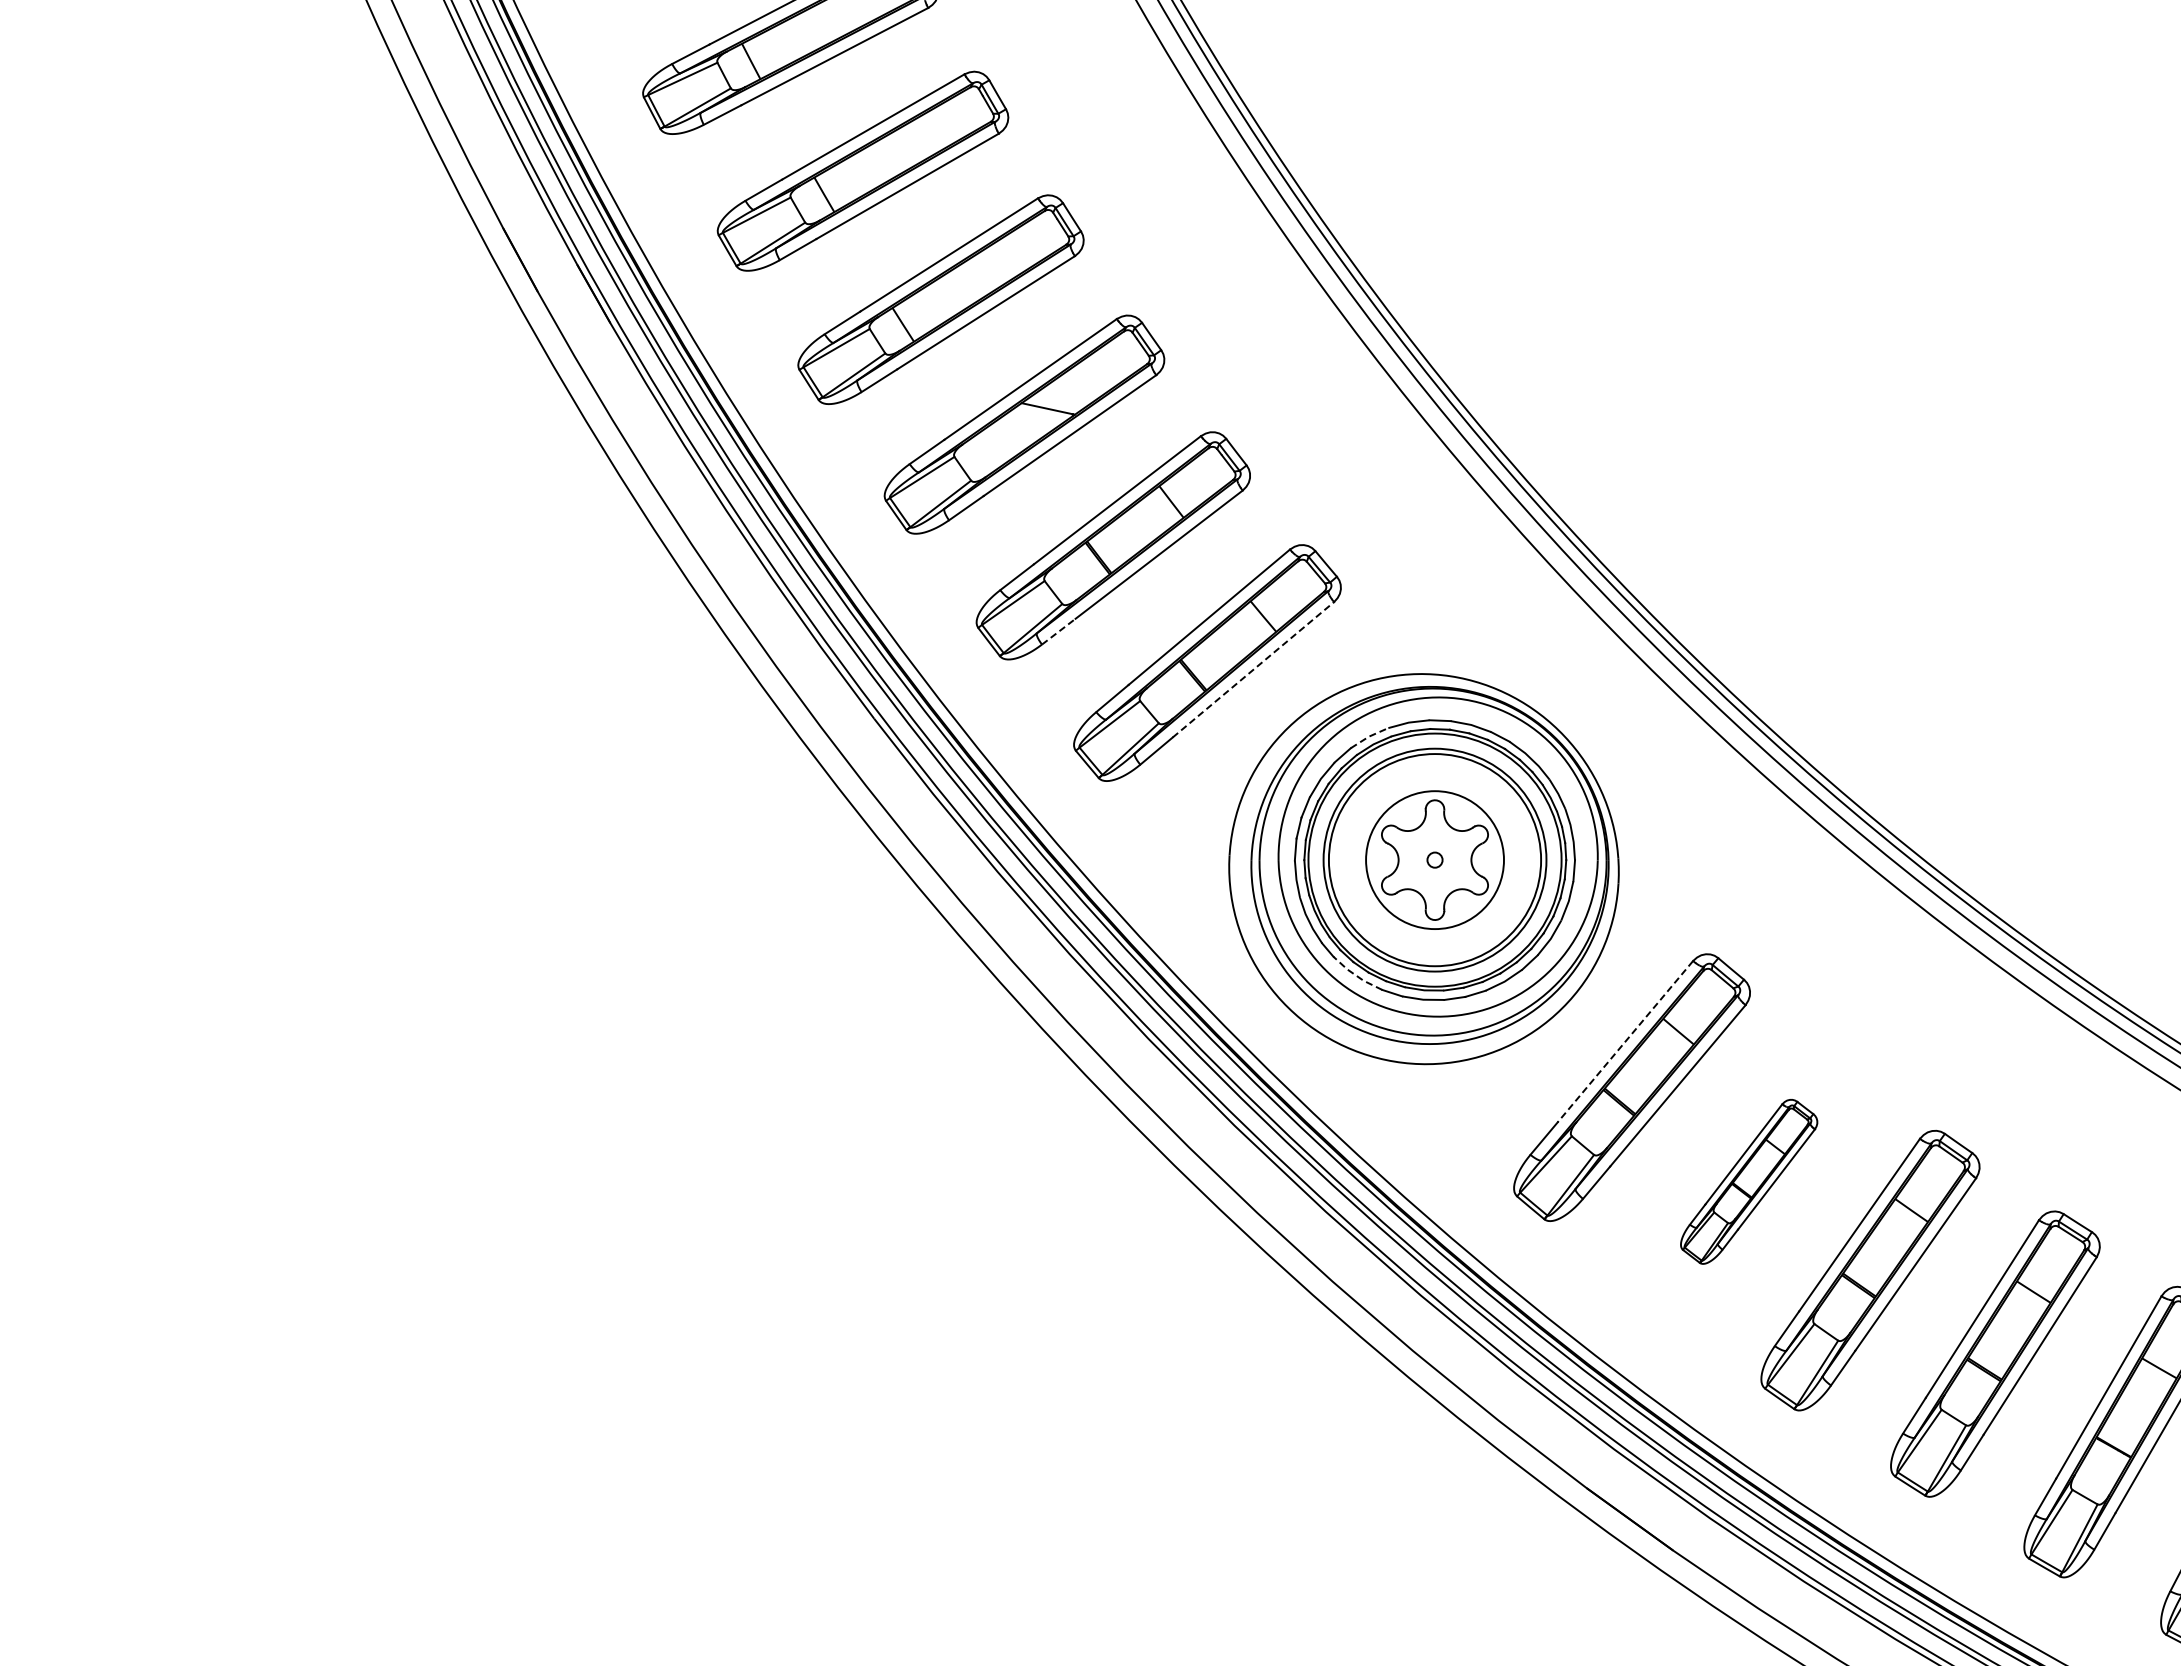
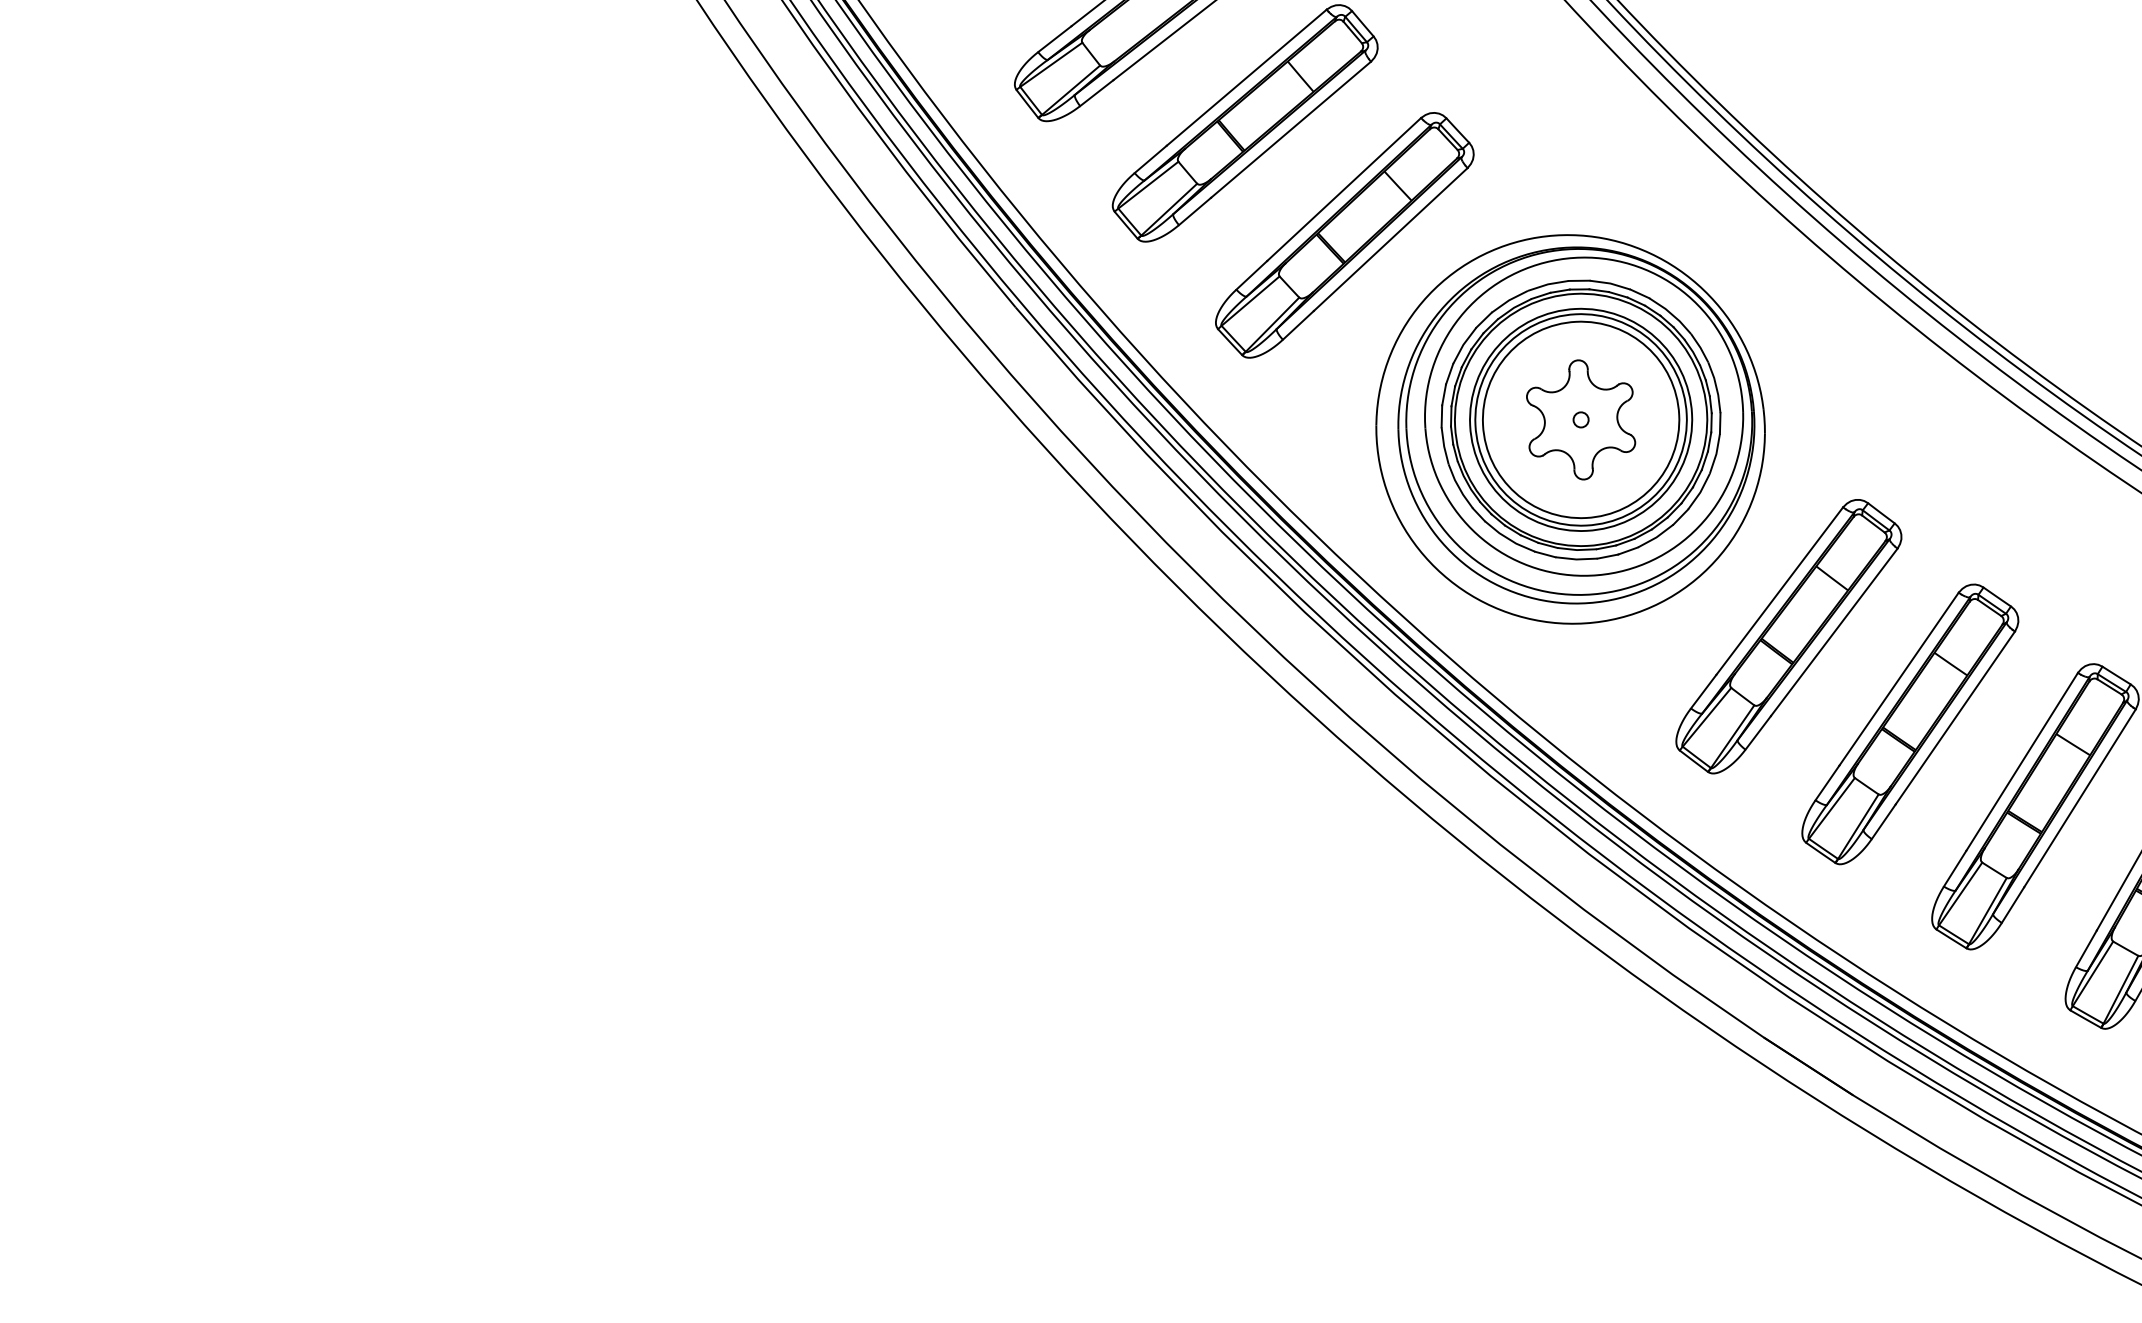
line: (1059, 631) -> (1195, 211), dashed -> solid
line: (1253, 669) -> (1390, 239), dashed -> solid
line: (1368, 736) -> (1508, 300), dashed -> solid
circle: (1434, 859) -> (1580, 419), size x1.43
line: (1356, 975) -> (1508, 538), dashed -> solid
line: (1625, 1042) -> (1779, 591), dashed -> solid
part: (1748, 1181) -> (1909, 724), size x1.67

